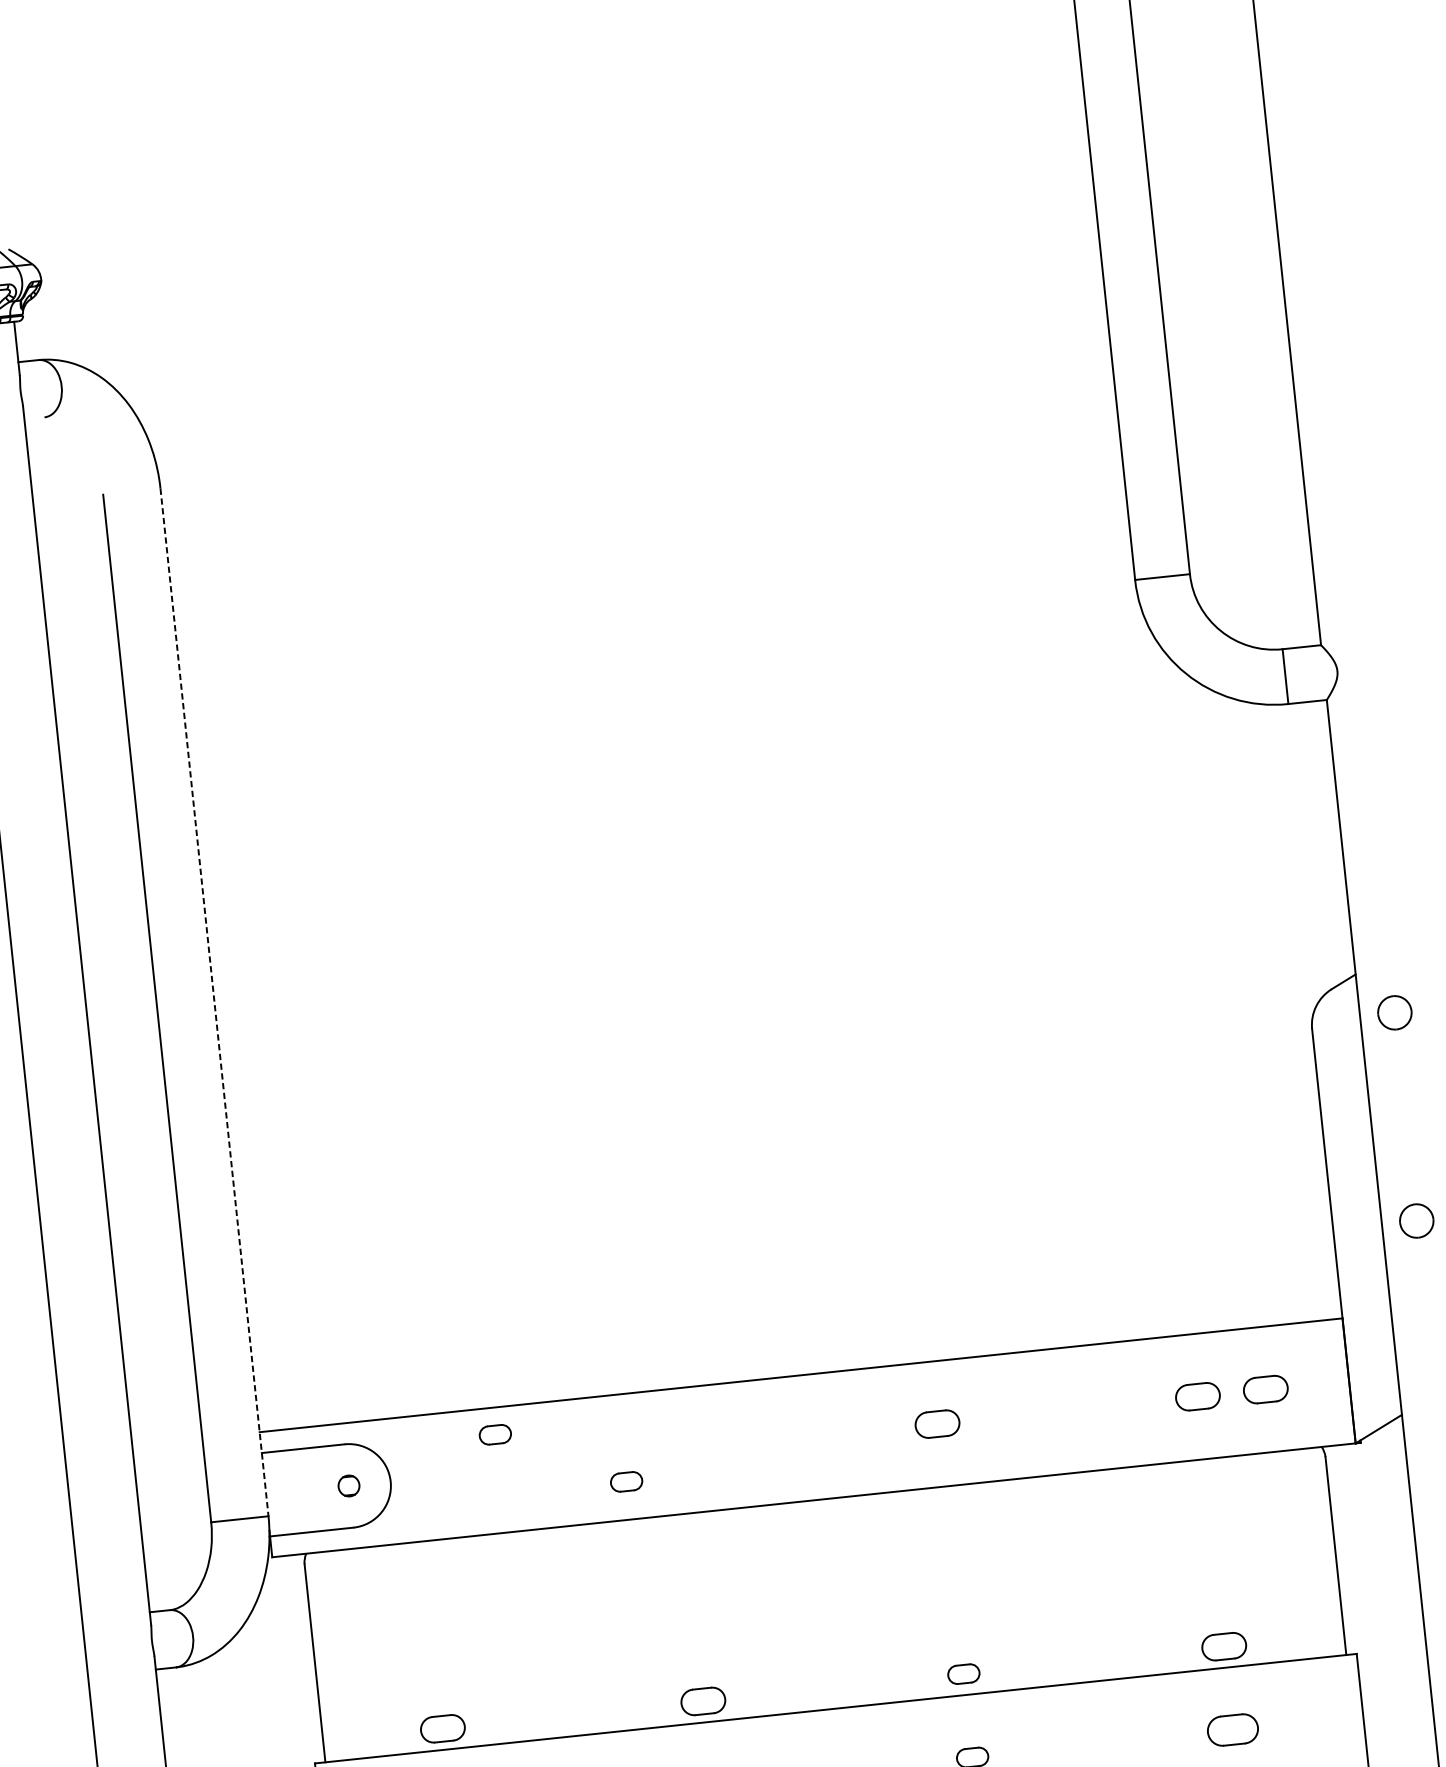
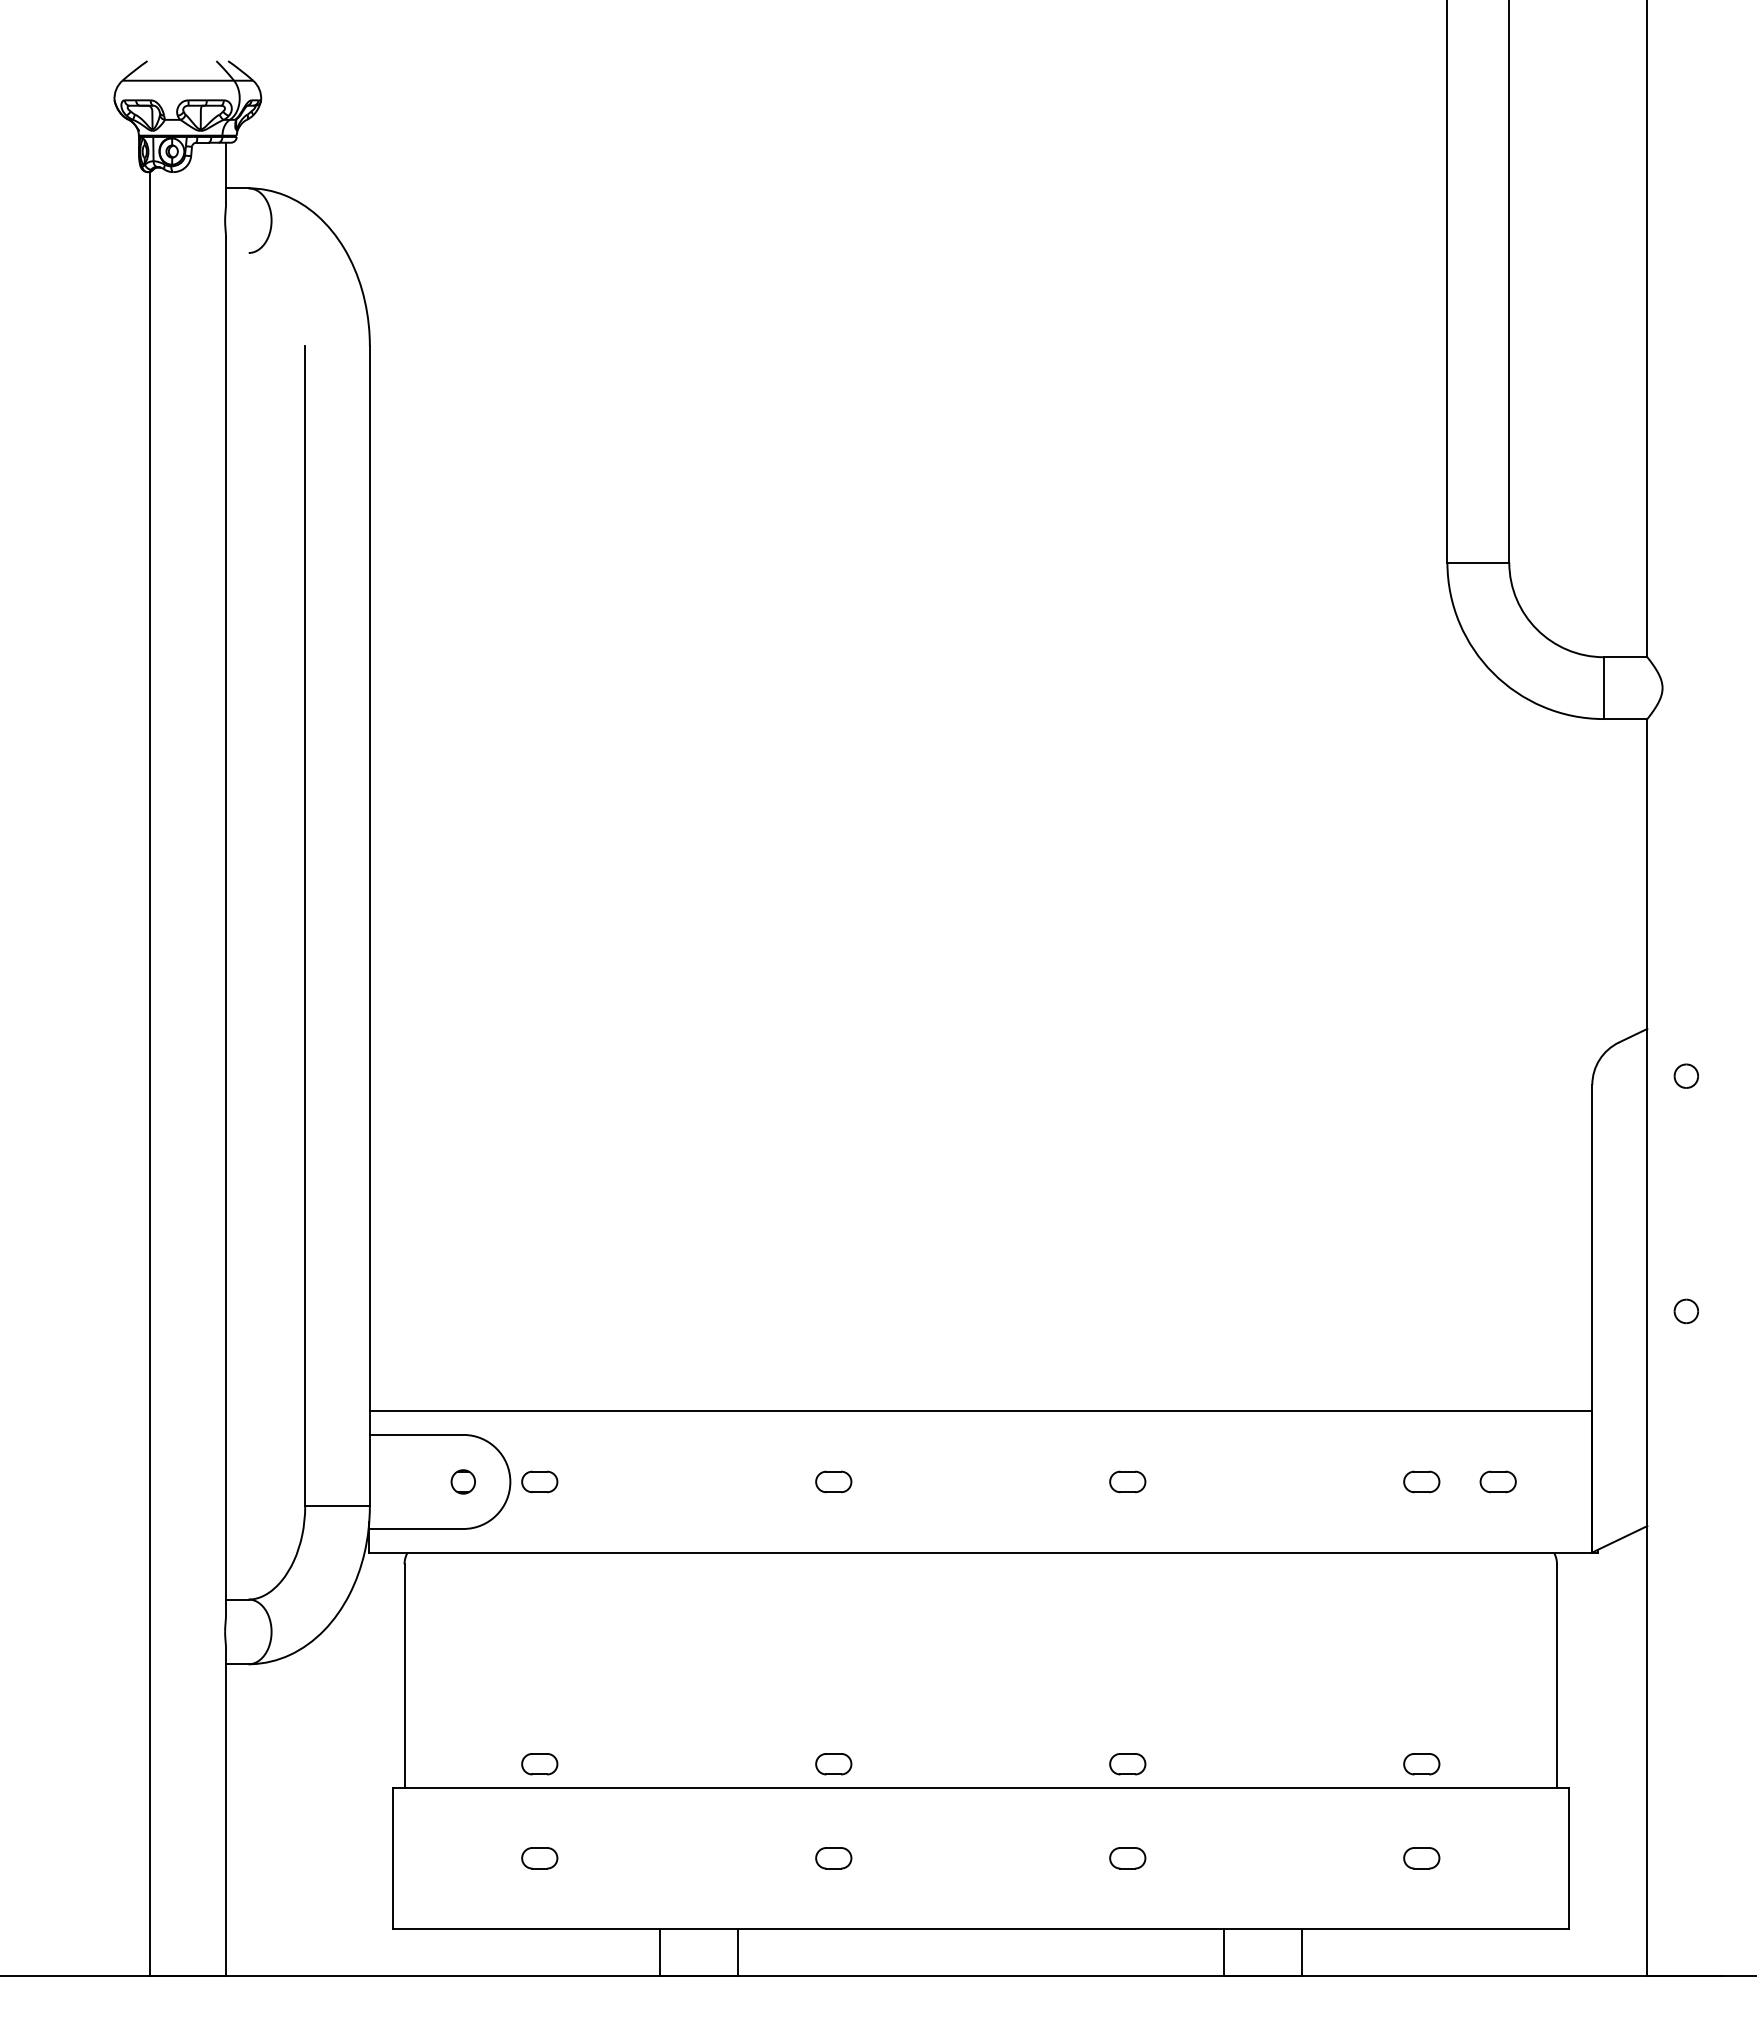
line: (214, 1002) -> (369, 926), dashed -> solid
part: (1393, 1012) -> (1685, 1075), size x0.62
part: (1415, 1221) -> (1685, 1311), size x0.62
part: (1265, 1389) -> (1497, 1481), size x0.71
part: (1197, 1396) -> (1421, 1481), size x0.71
part: (937, 1423) -> (1127, 1481), size x0.71
part: (495, 1434) -> (539, 1481), moved
part: (626, 1481) -> (833, 1481), moved
part: (1224, 1647) -> (1421, 1764), size x0.71
part: (703, 1701) -> (833, 1764), size x0.71
part: (442, 1729) -> (539, 1764), size x0.71
part: (1232, 1730) -> (1421, 1858), size x0.62

